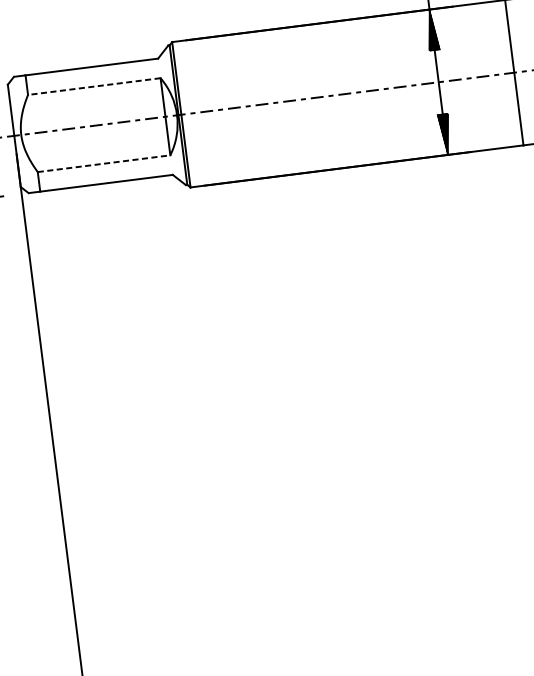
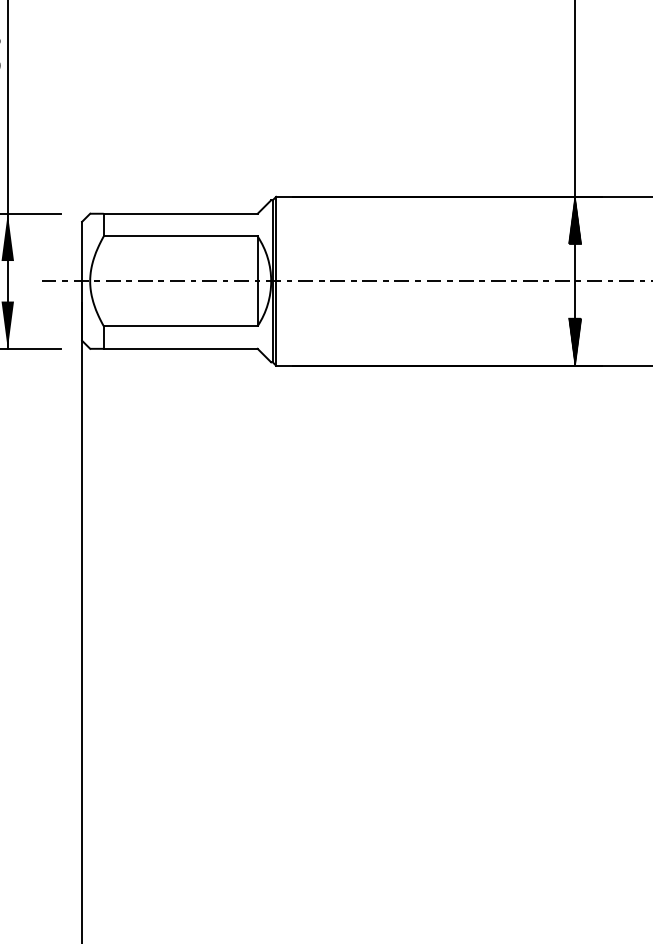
line: (94, 86) -> (180, 236), dashed -> solid
line: (103, 164) -> (180, 326), dashed -> solid

